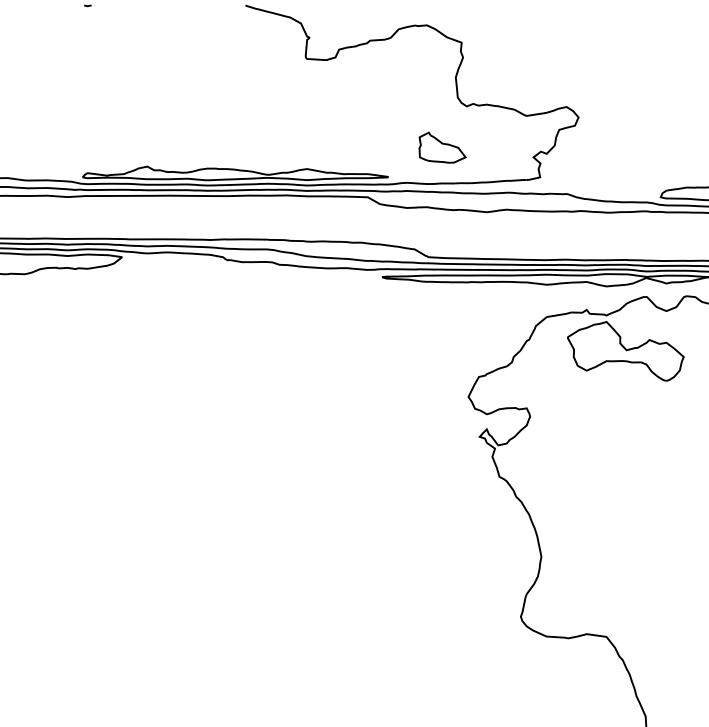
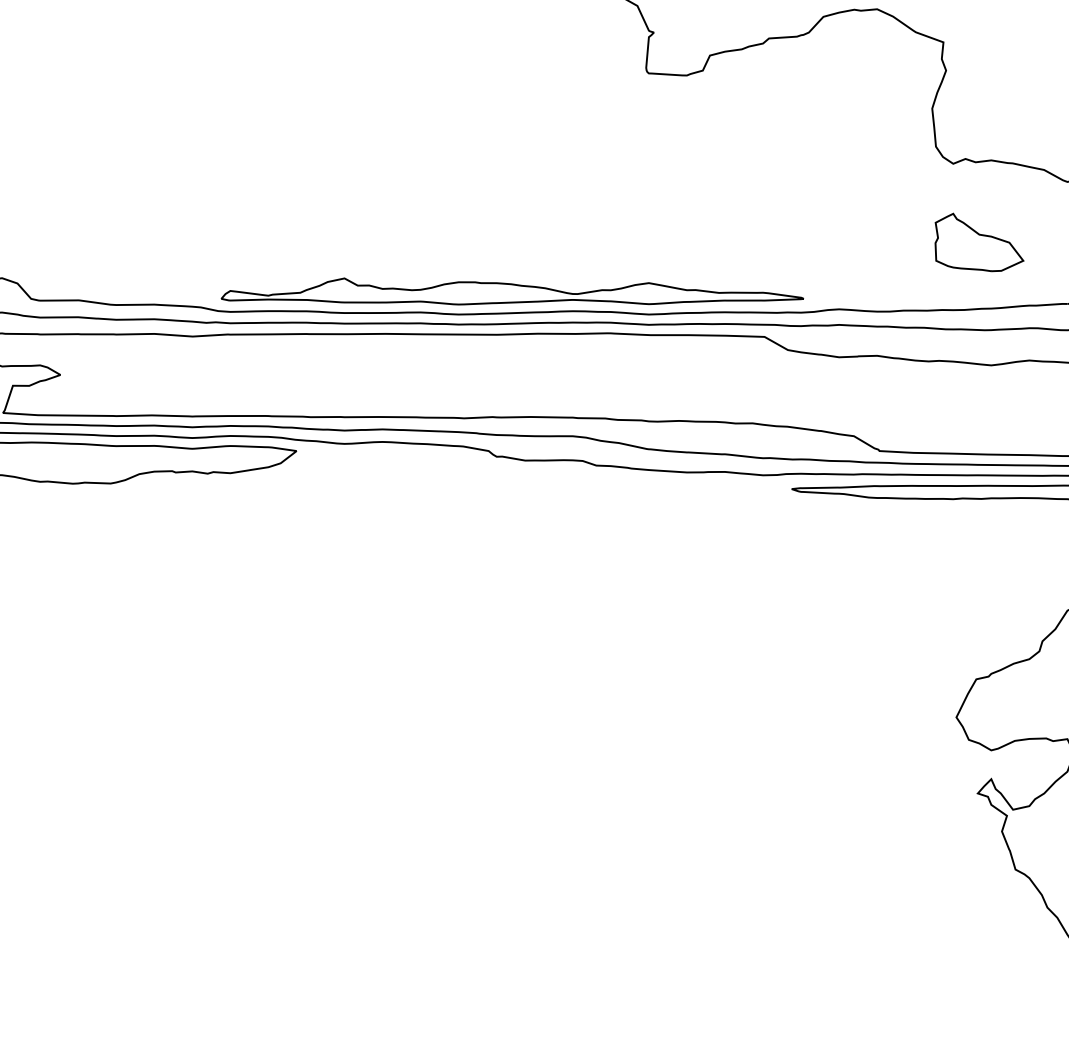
part: (442, 147) -> (979, 242), moved

